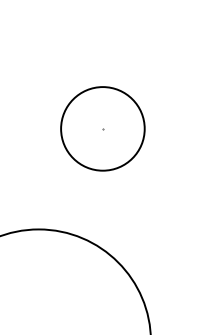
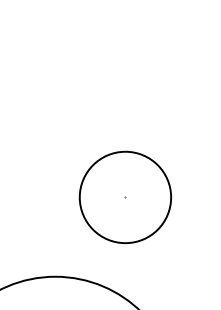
part: (102, 128) -> (125, 197), moved

